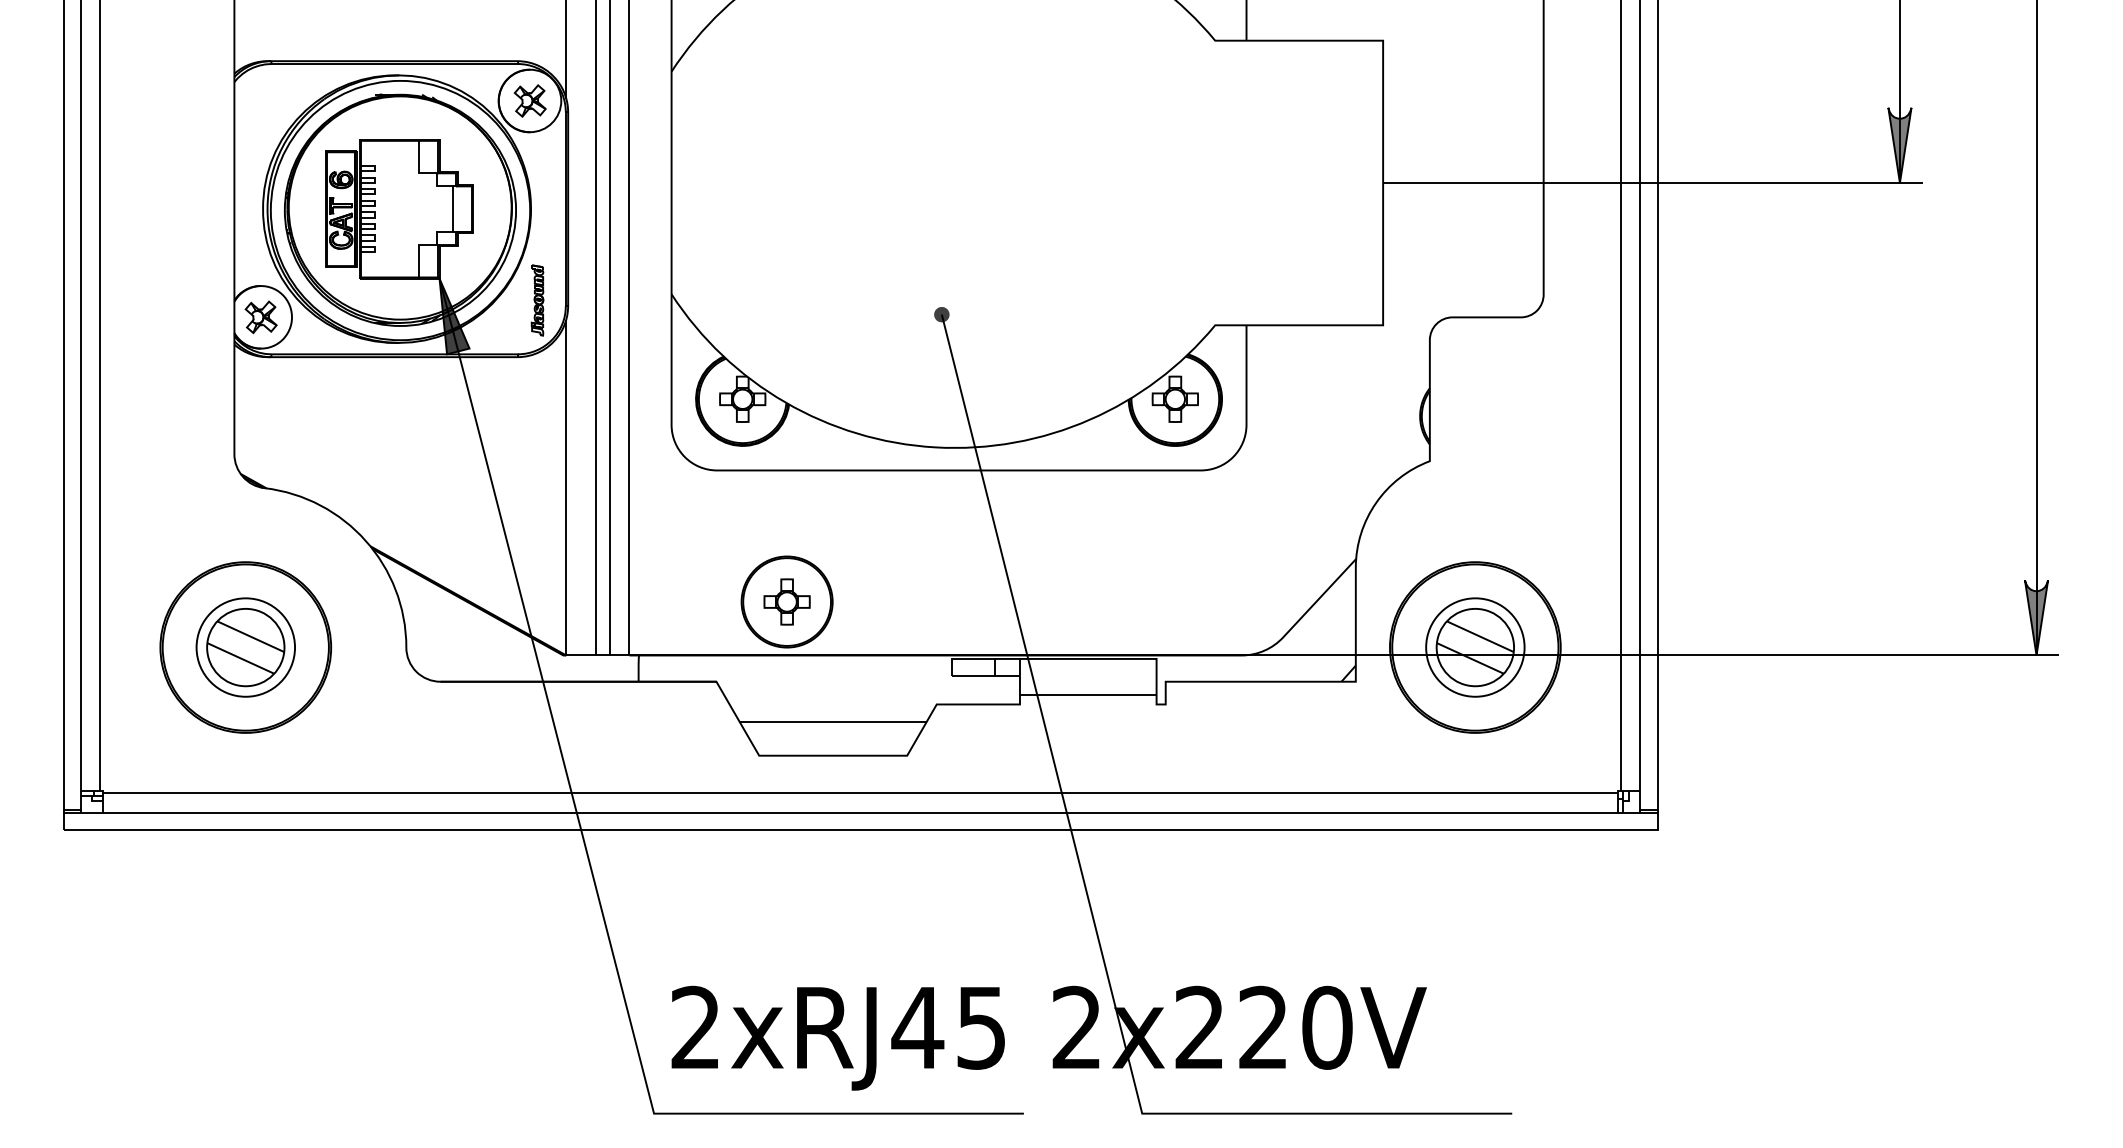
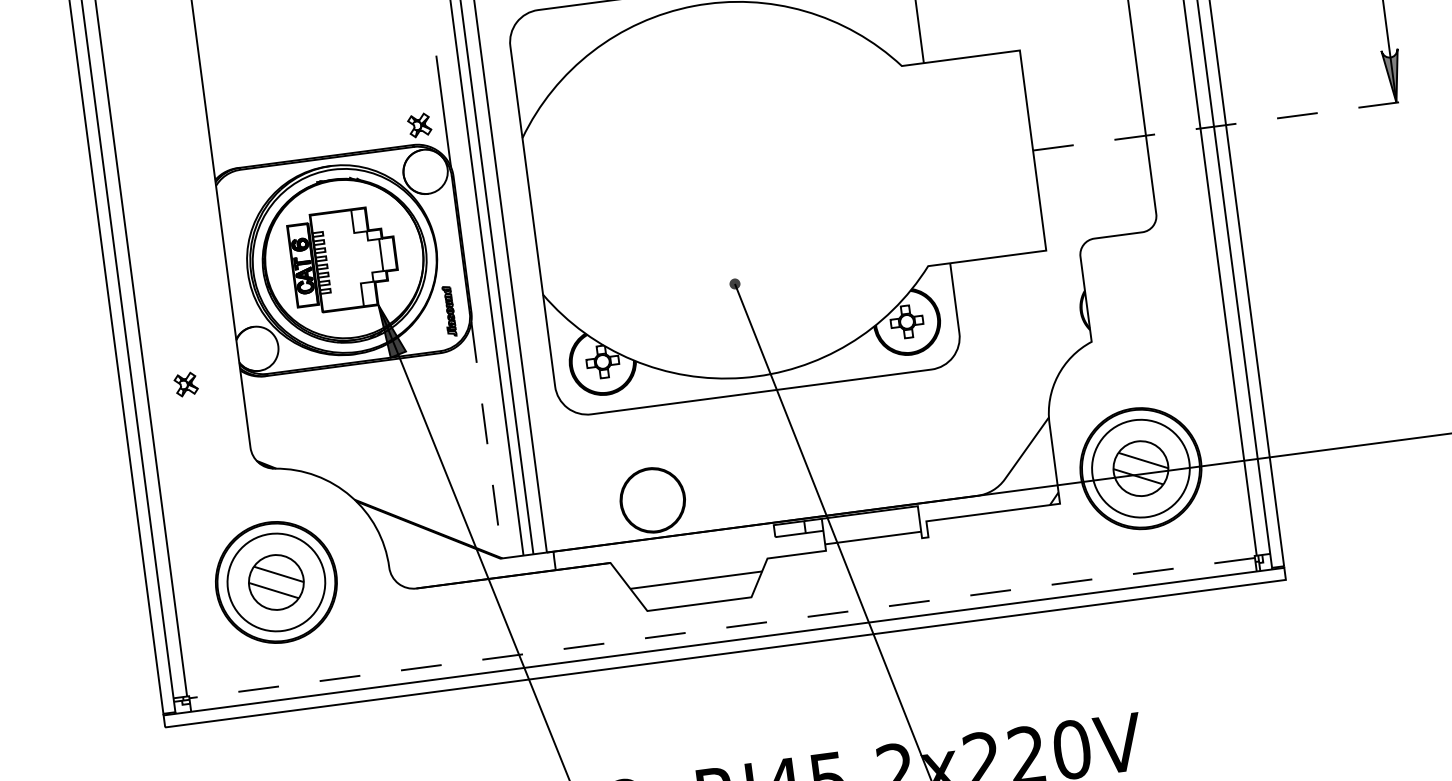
part: (529, 100) -> (419, 125), moved
line: (1652, 182) -> (1222, 125), solid -> dashed
part: (260, 317) -> (185, 384), moved
line: (566, 487) -> (487, 440), solid -> dashed
part: (786, 601) -> (652, 500), removed
circle: (245, 647) -> (276, 582), size x1.4
circle: (1475, 647) -> (1141, 468), size x1.4
line: (860, 793) -> (722, 628), solid -> dashed

